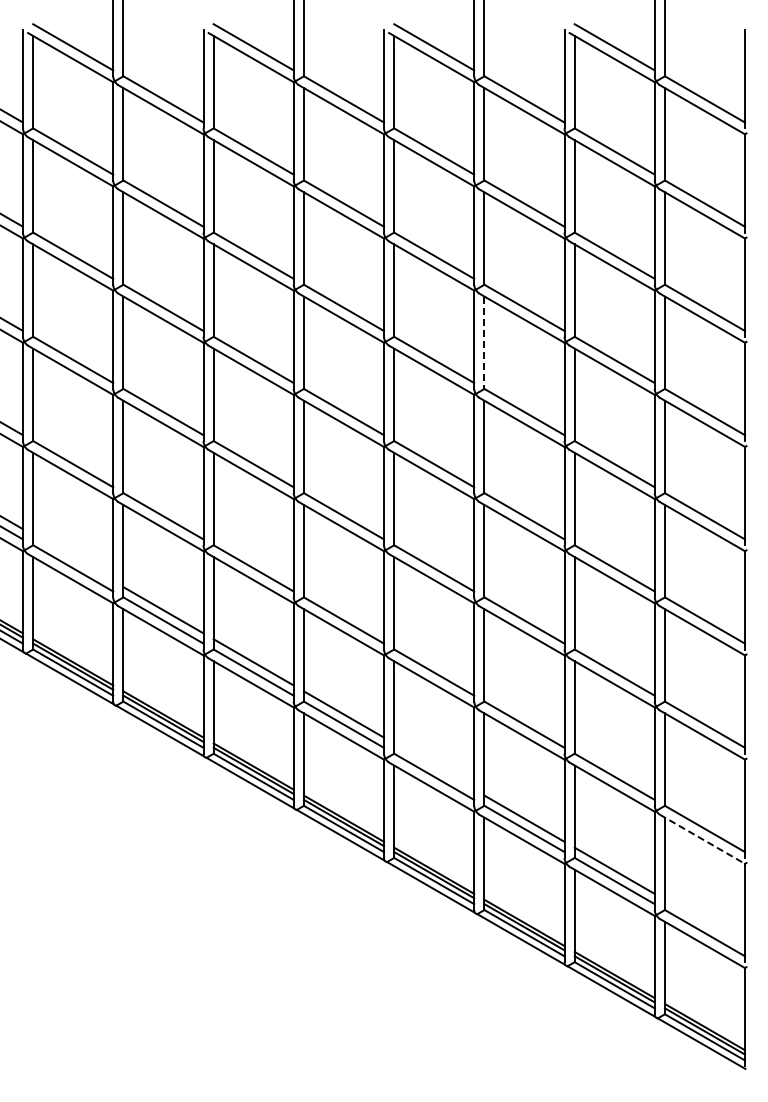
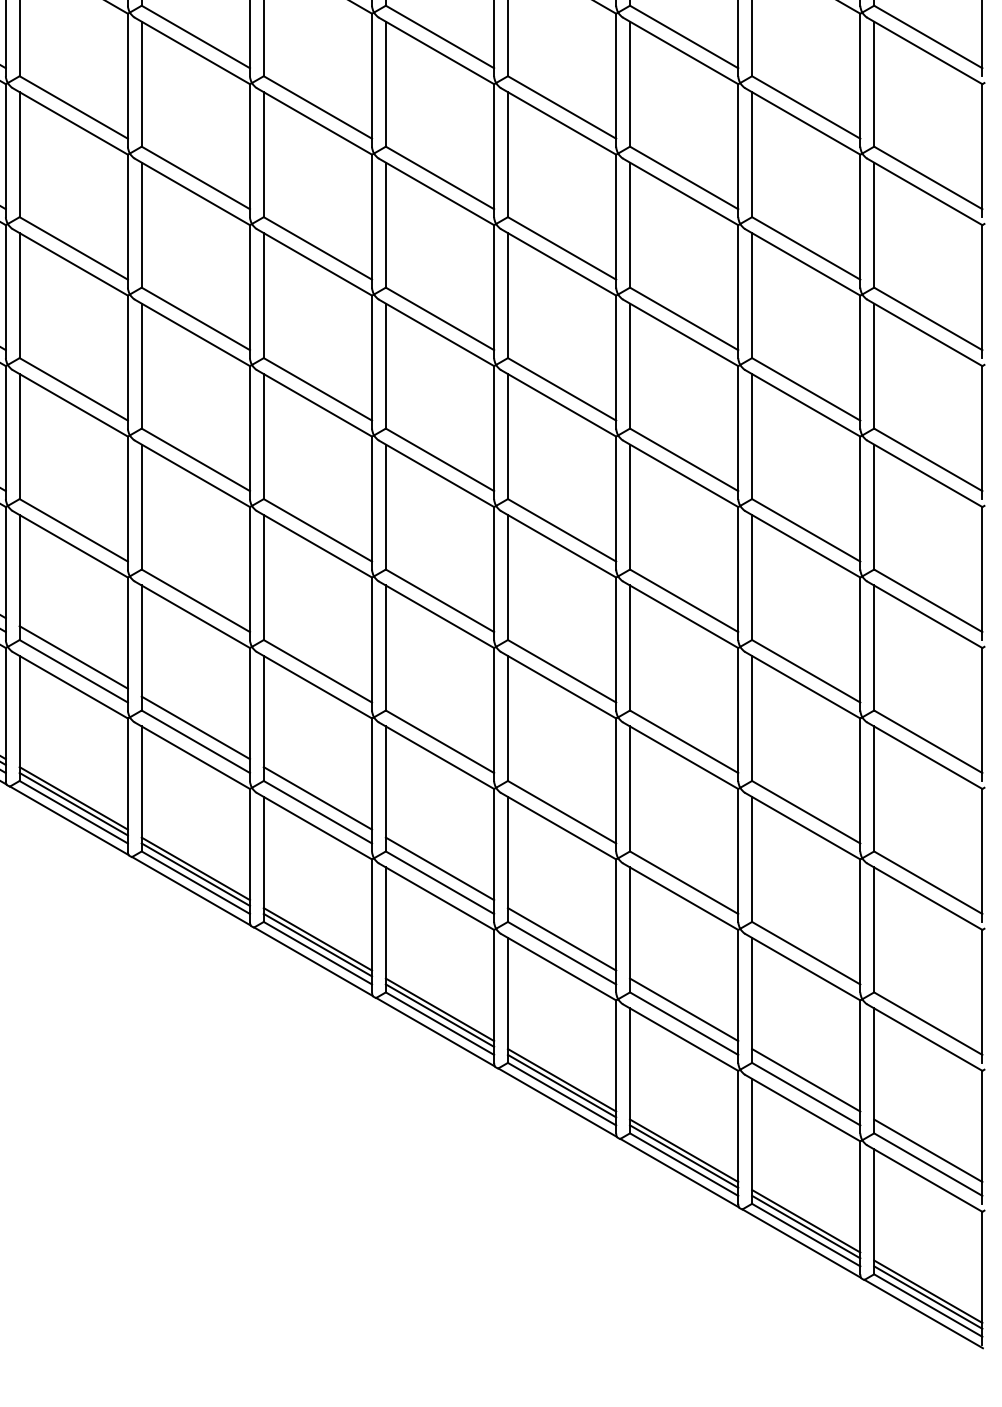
line: (484, 343) -> (630, 367), dashed -> solid
line: (73, 558) -> (74, 657), added
line: (434, 766) -> (562, 939), added
line: (702, 839) -> (924, 1037), dashed -> solid
line: (704, 922) -> (927, 1150), added

